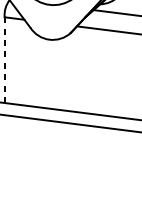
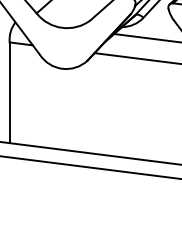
line: (4, 59) -> (9, 92), dashed -> solid

